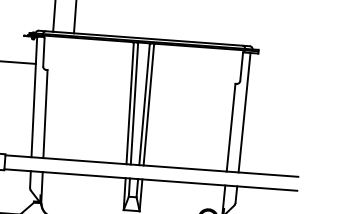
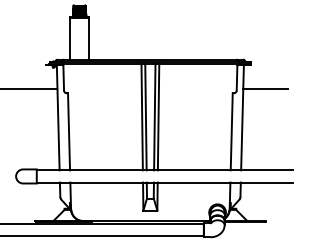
line: (273, 81) -> (265, 88), added

